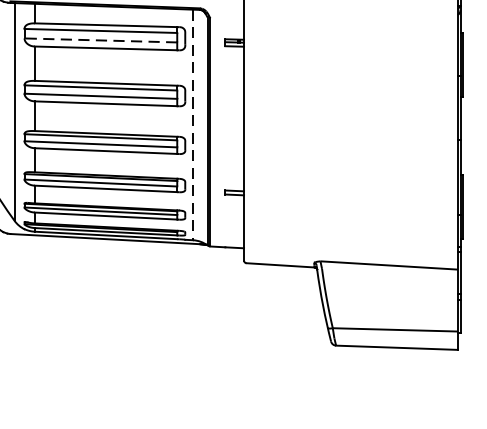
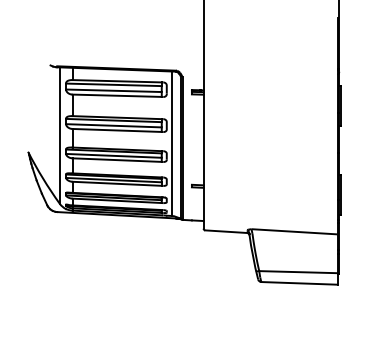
line: (100, 39) -> (113, 90), dashed -> solid
line: (192, 126) -> (171, 144), dashed -> solid

